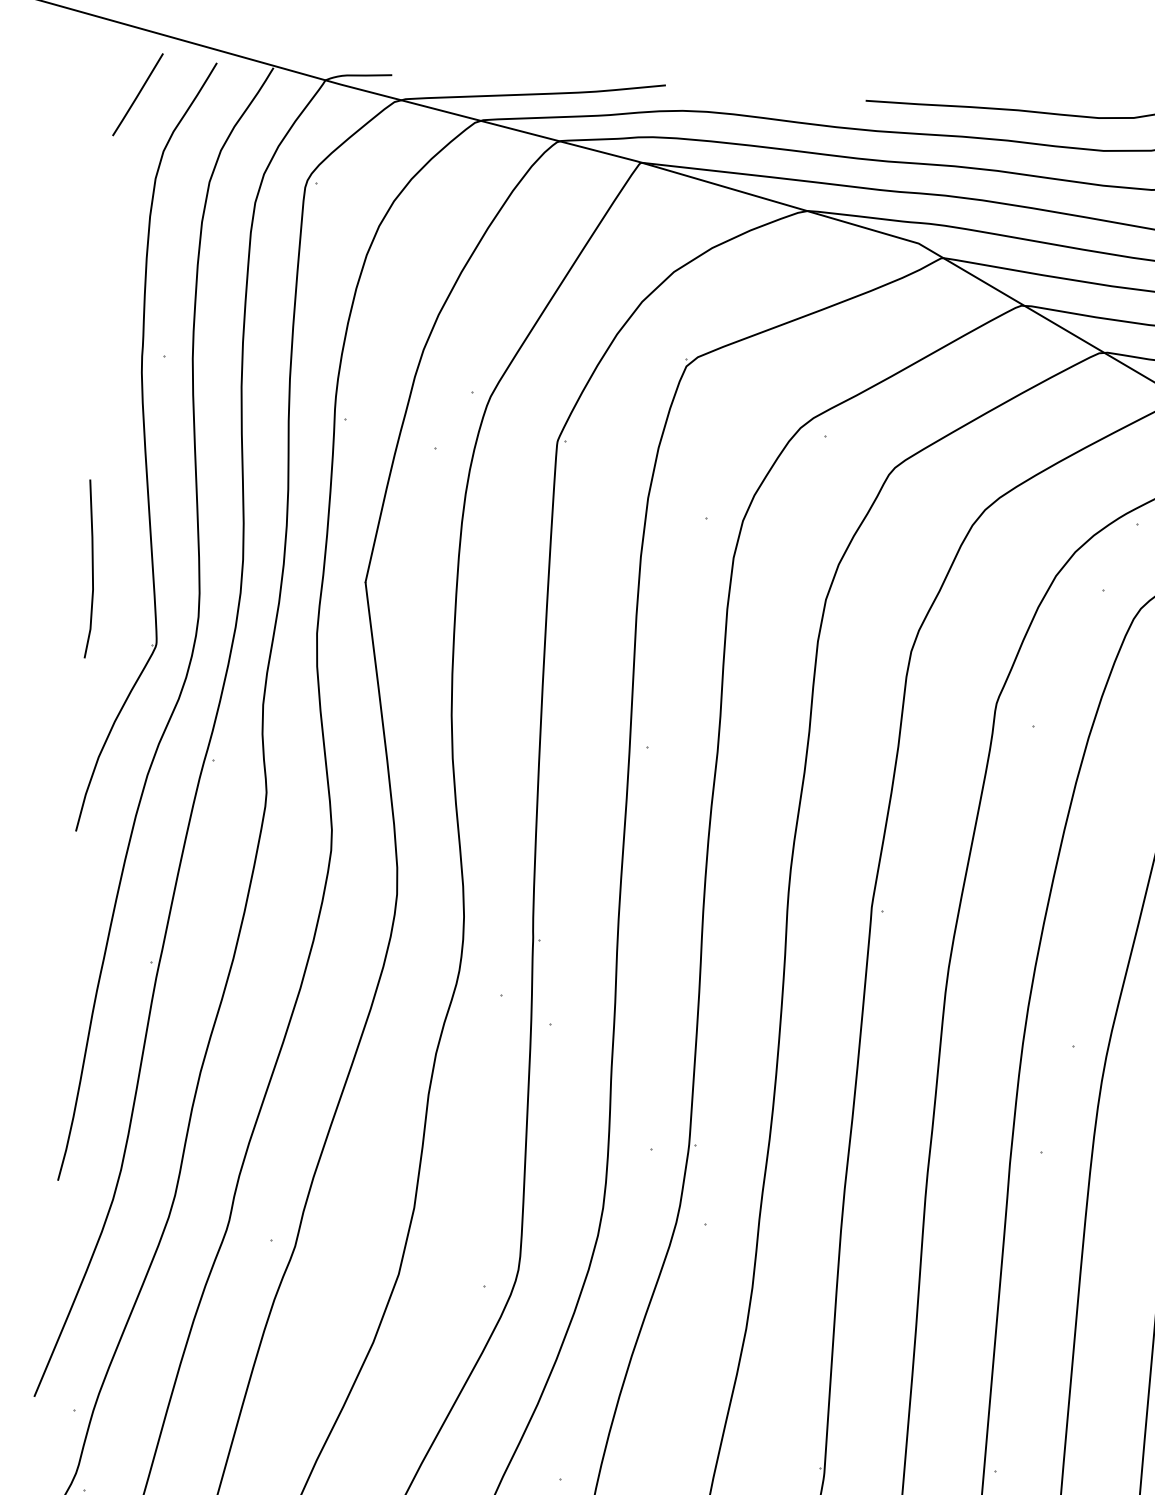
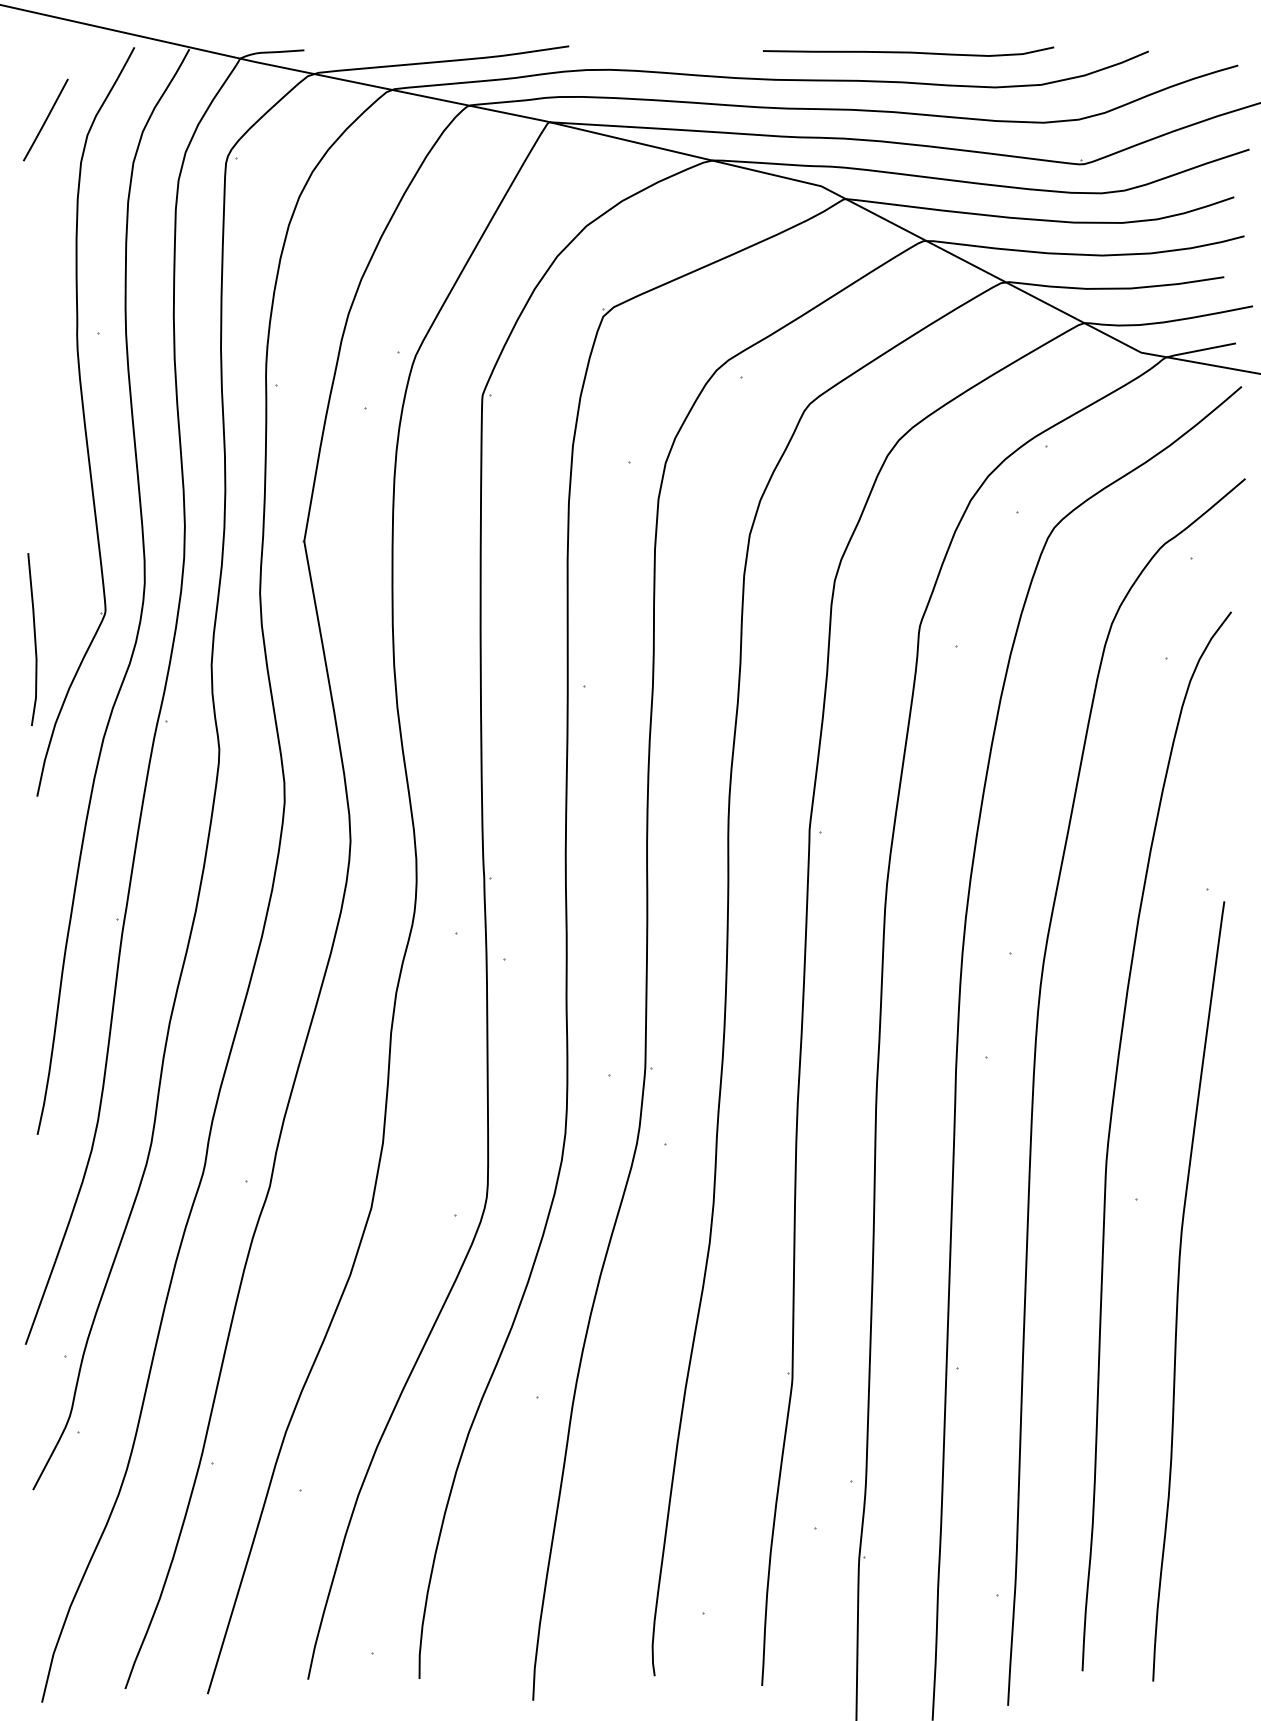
line: (137, 94) -> (45, 119), moved
line: (92, 569) -> (34, 639), moved

